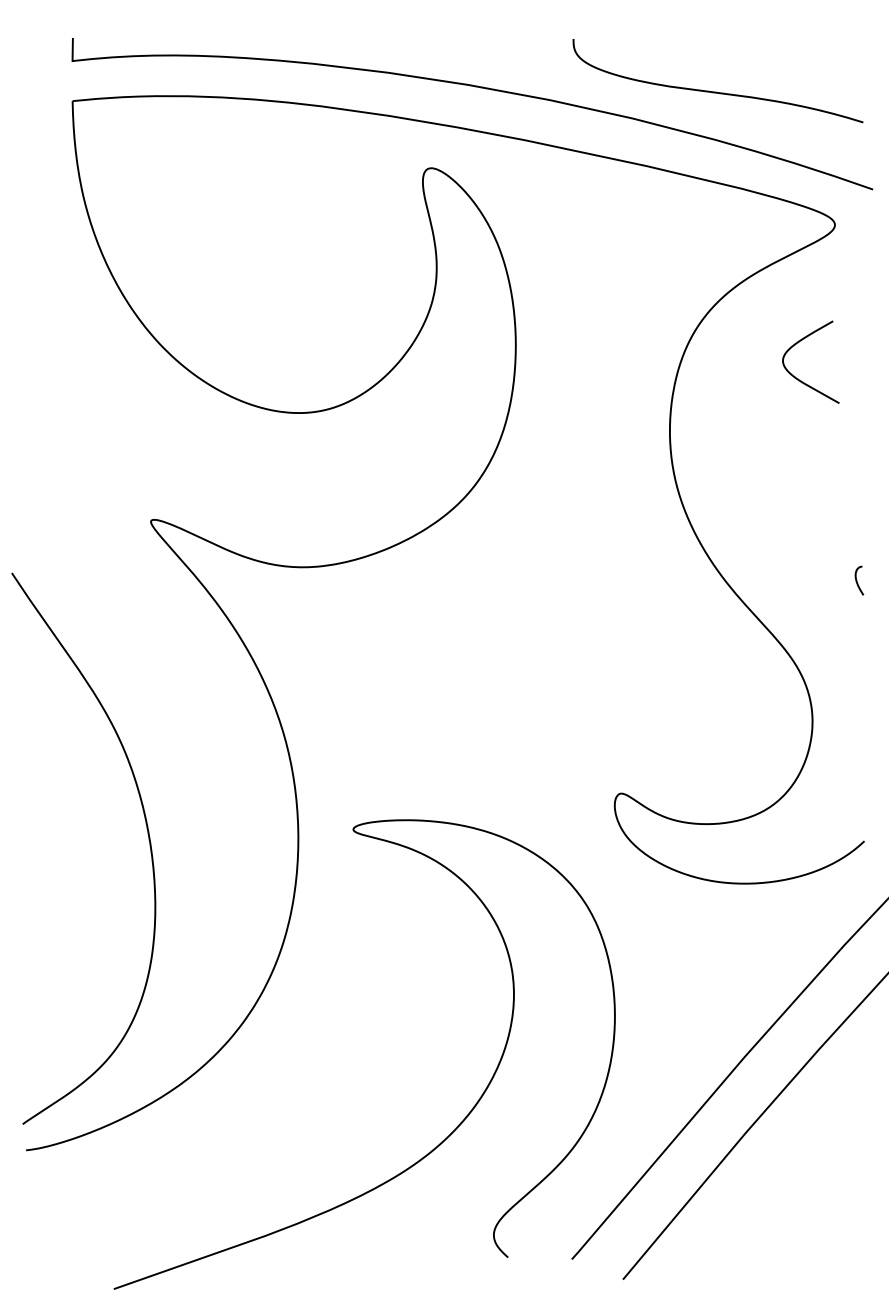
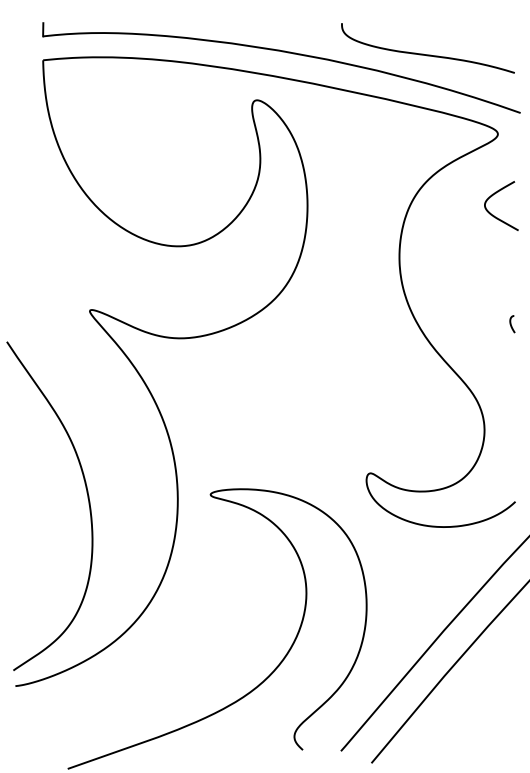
curve: (799, 378) -> (494, 215), moved
curve: (857, 580) -> (511, 324), moved

